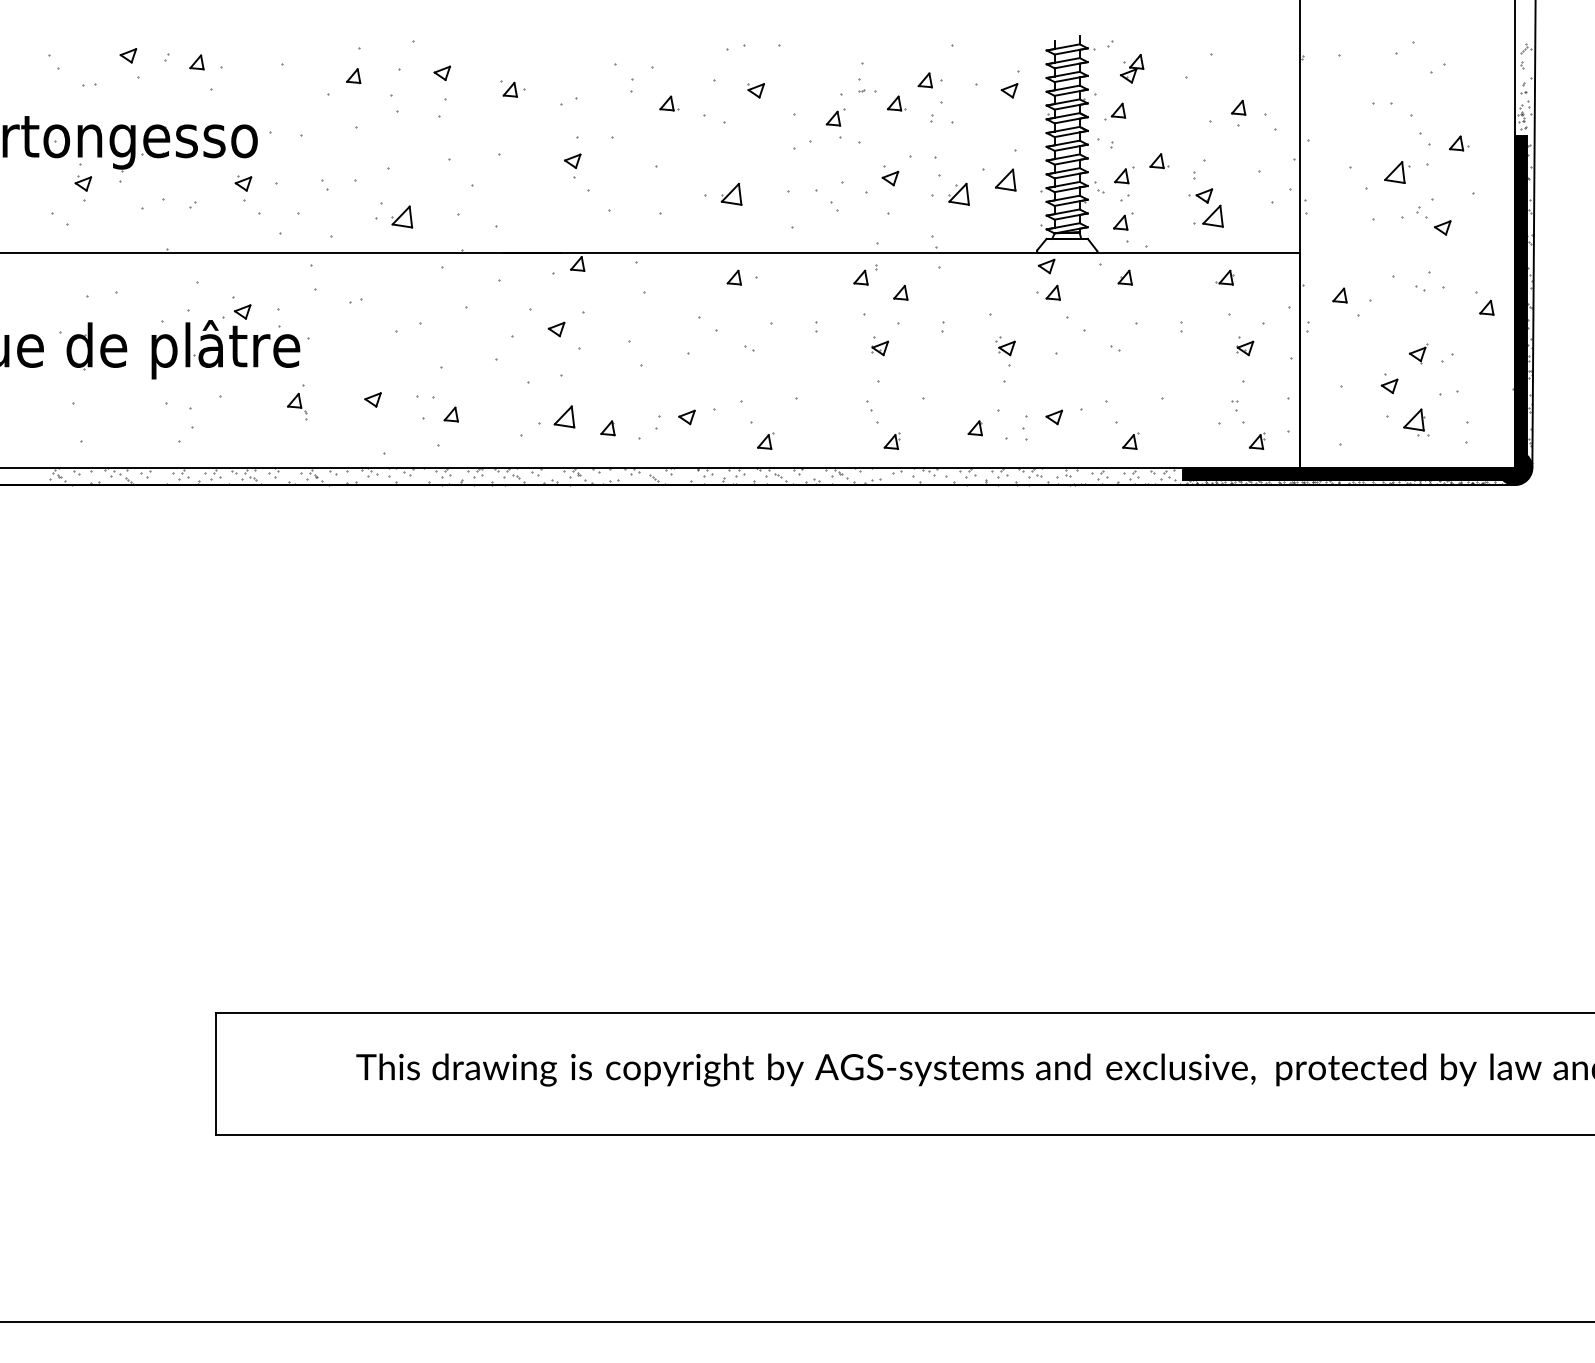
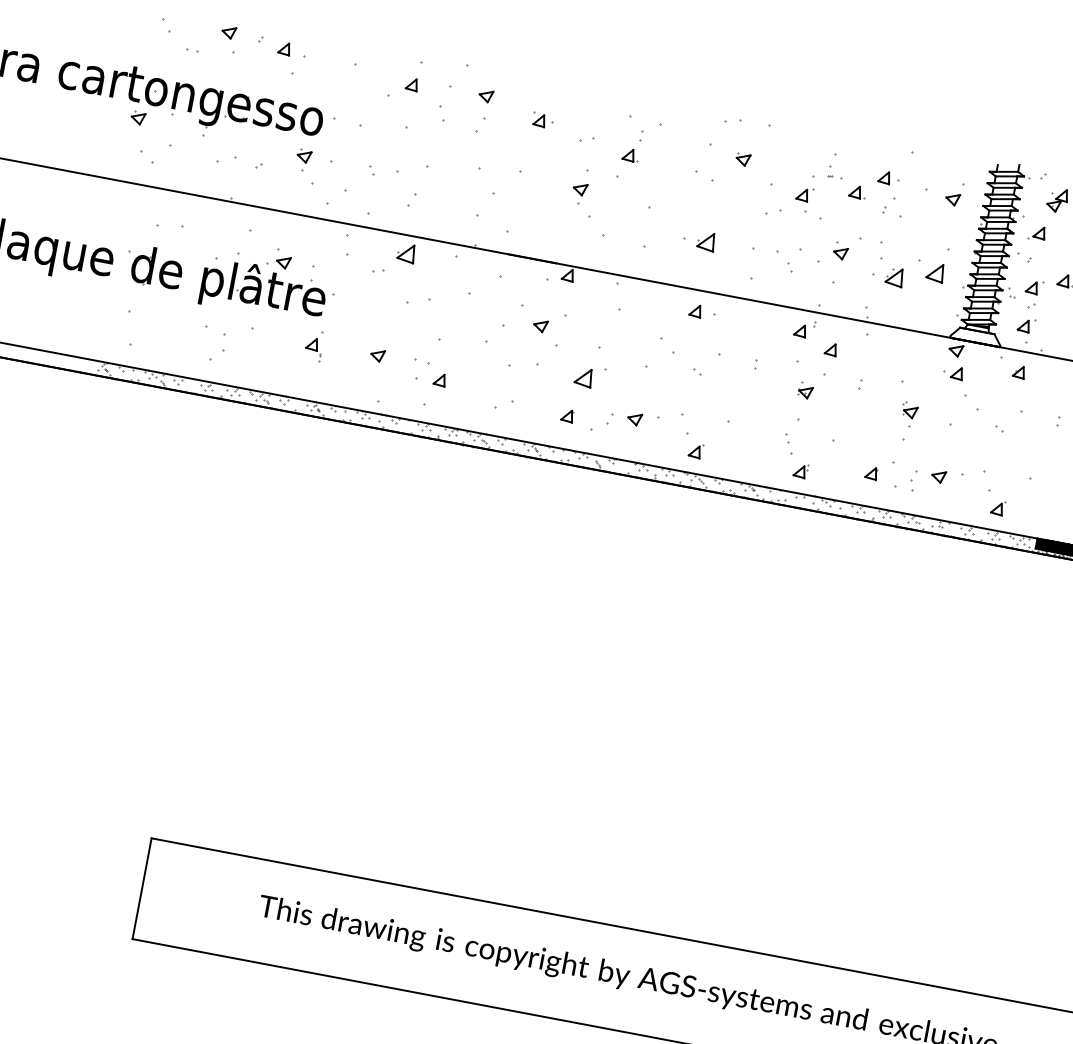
part: (669, 103) -> (630, 155), moved
part: (83, 183) -> (138, 118), moved
part: (402, 216) -> (406, 252), moved
part: (564, 416) -> (583, 377), moved

